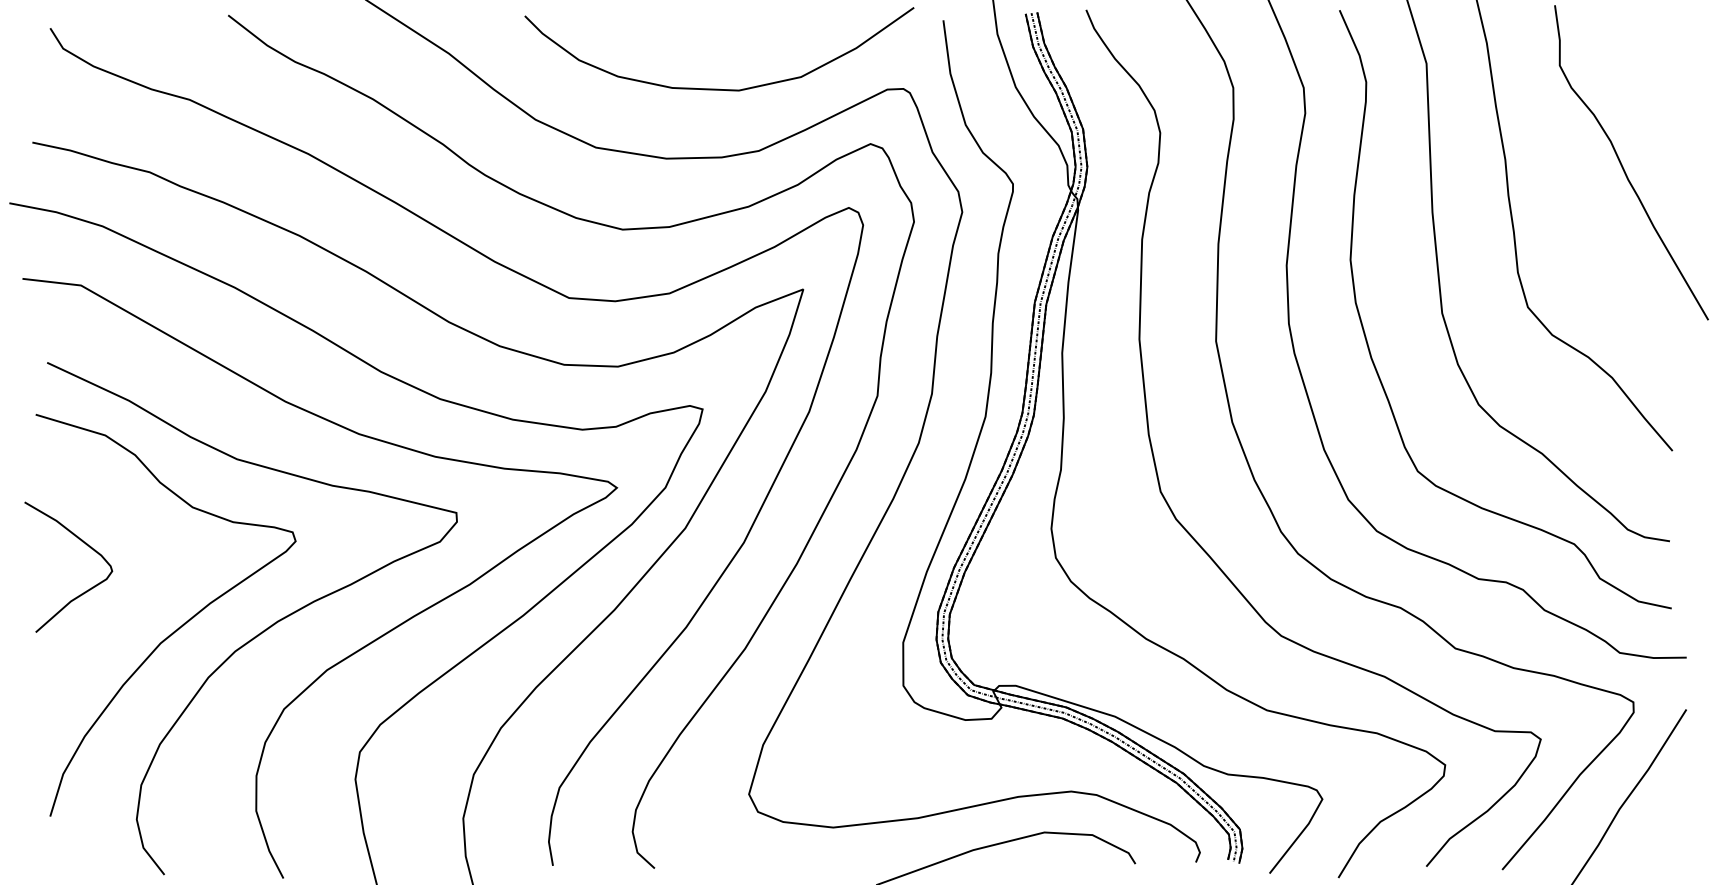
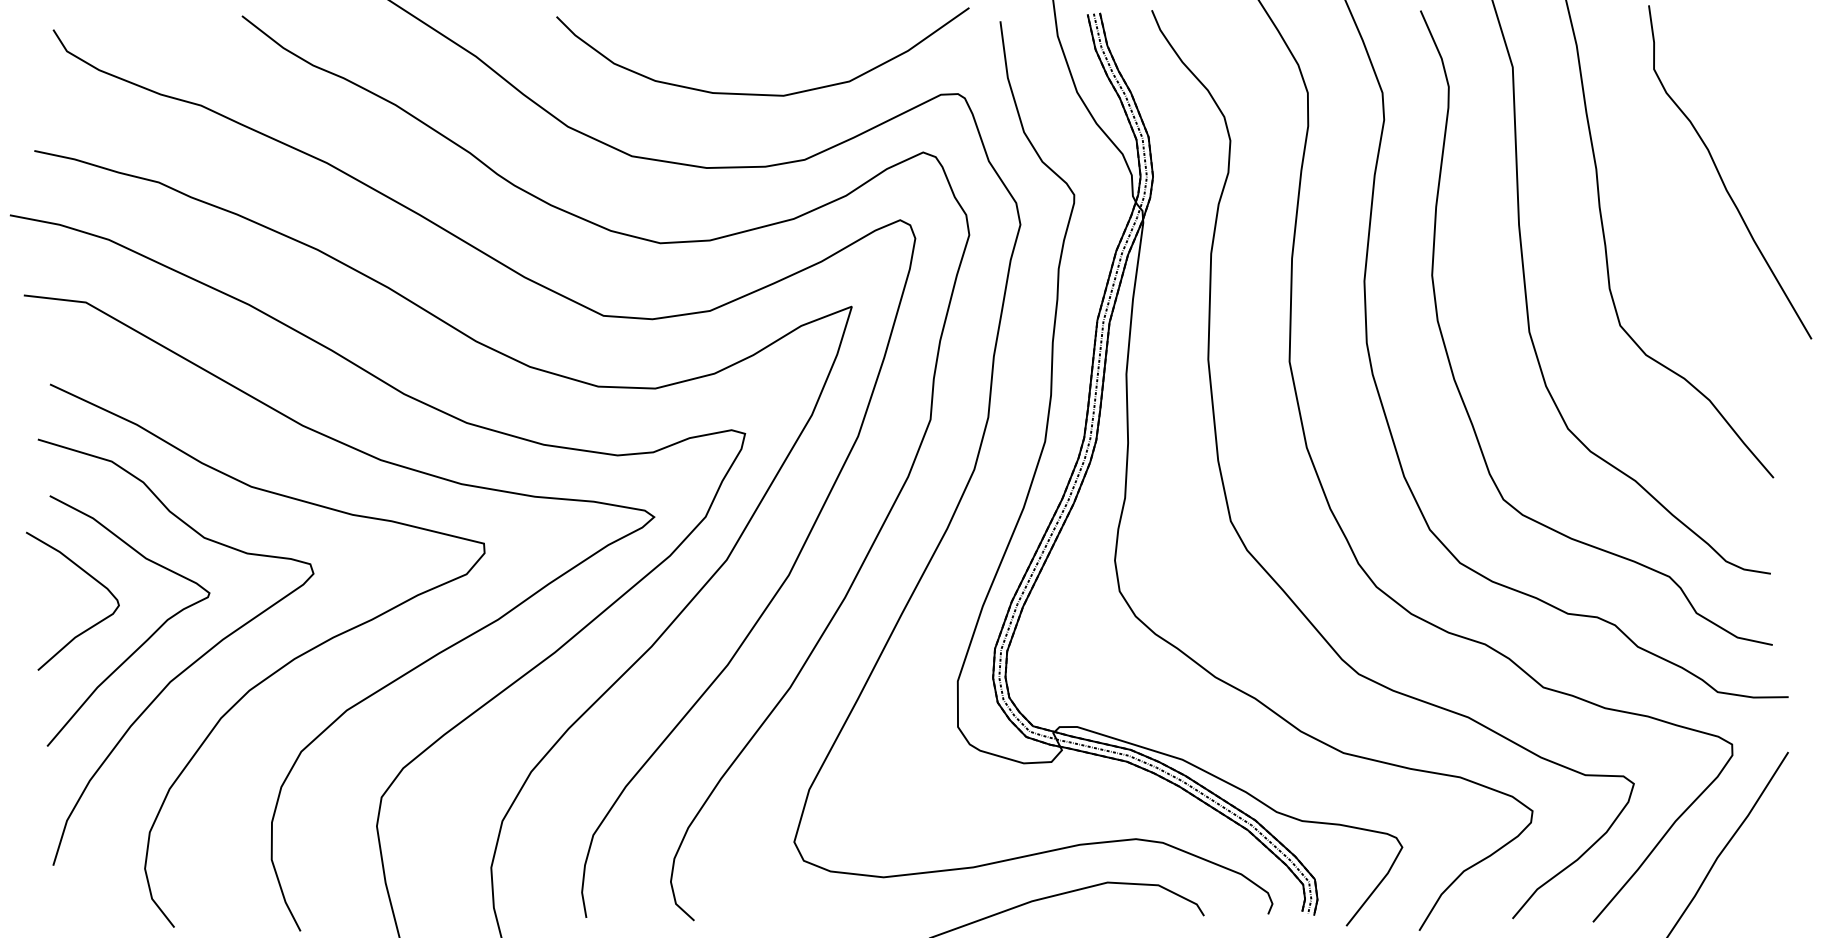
curve: (139, 602) -> (147, 638), added

